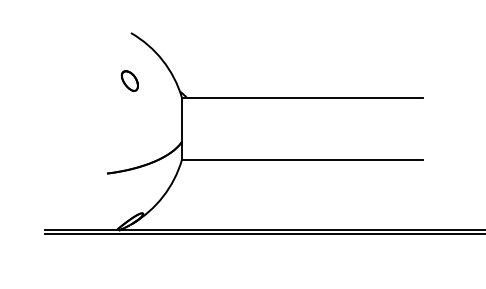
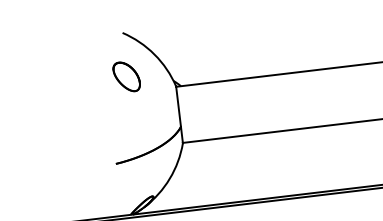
part: (129, 80) -> (126, 76), size x1.67

